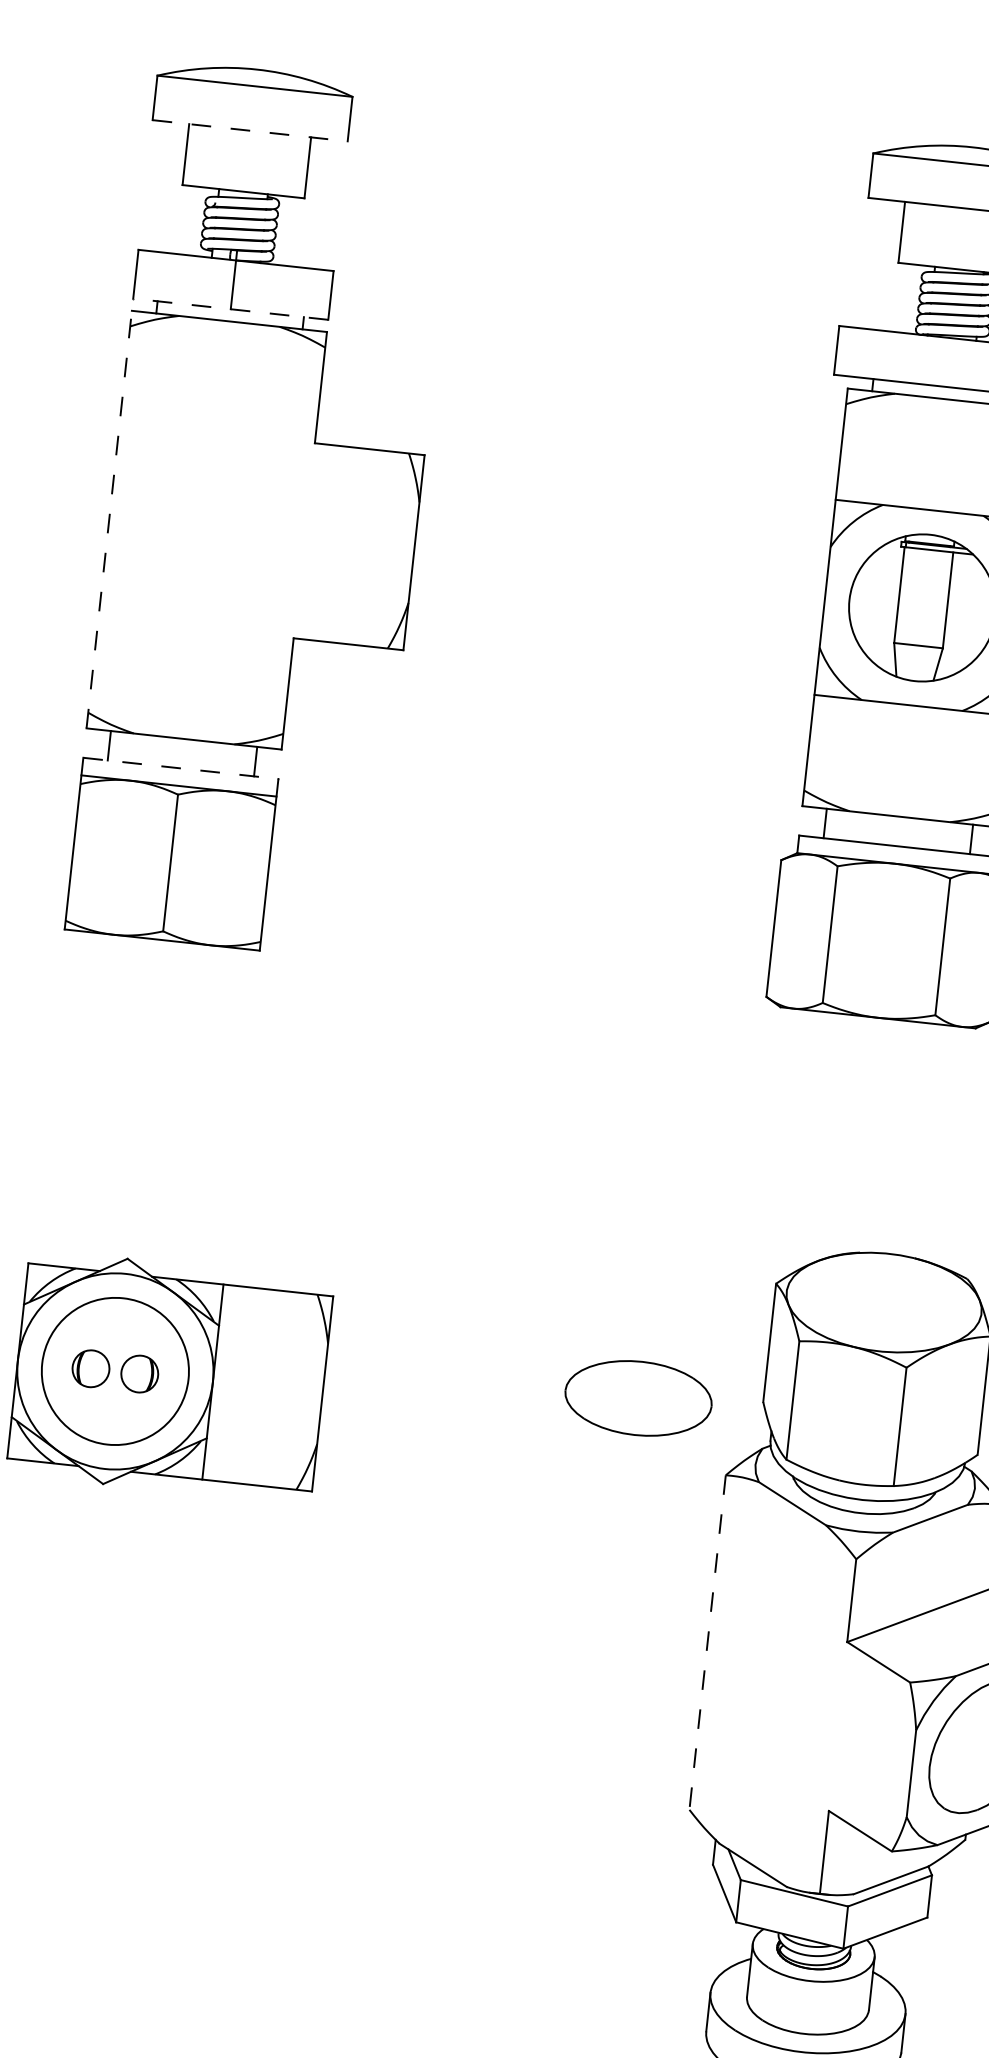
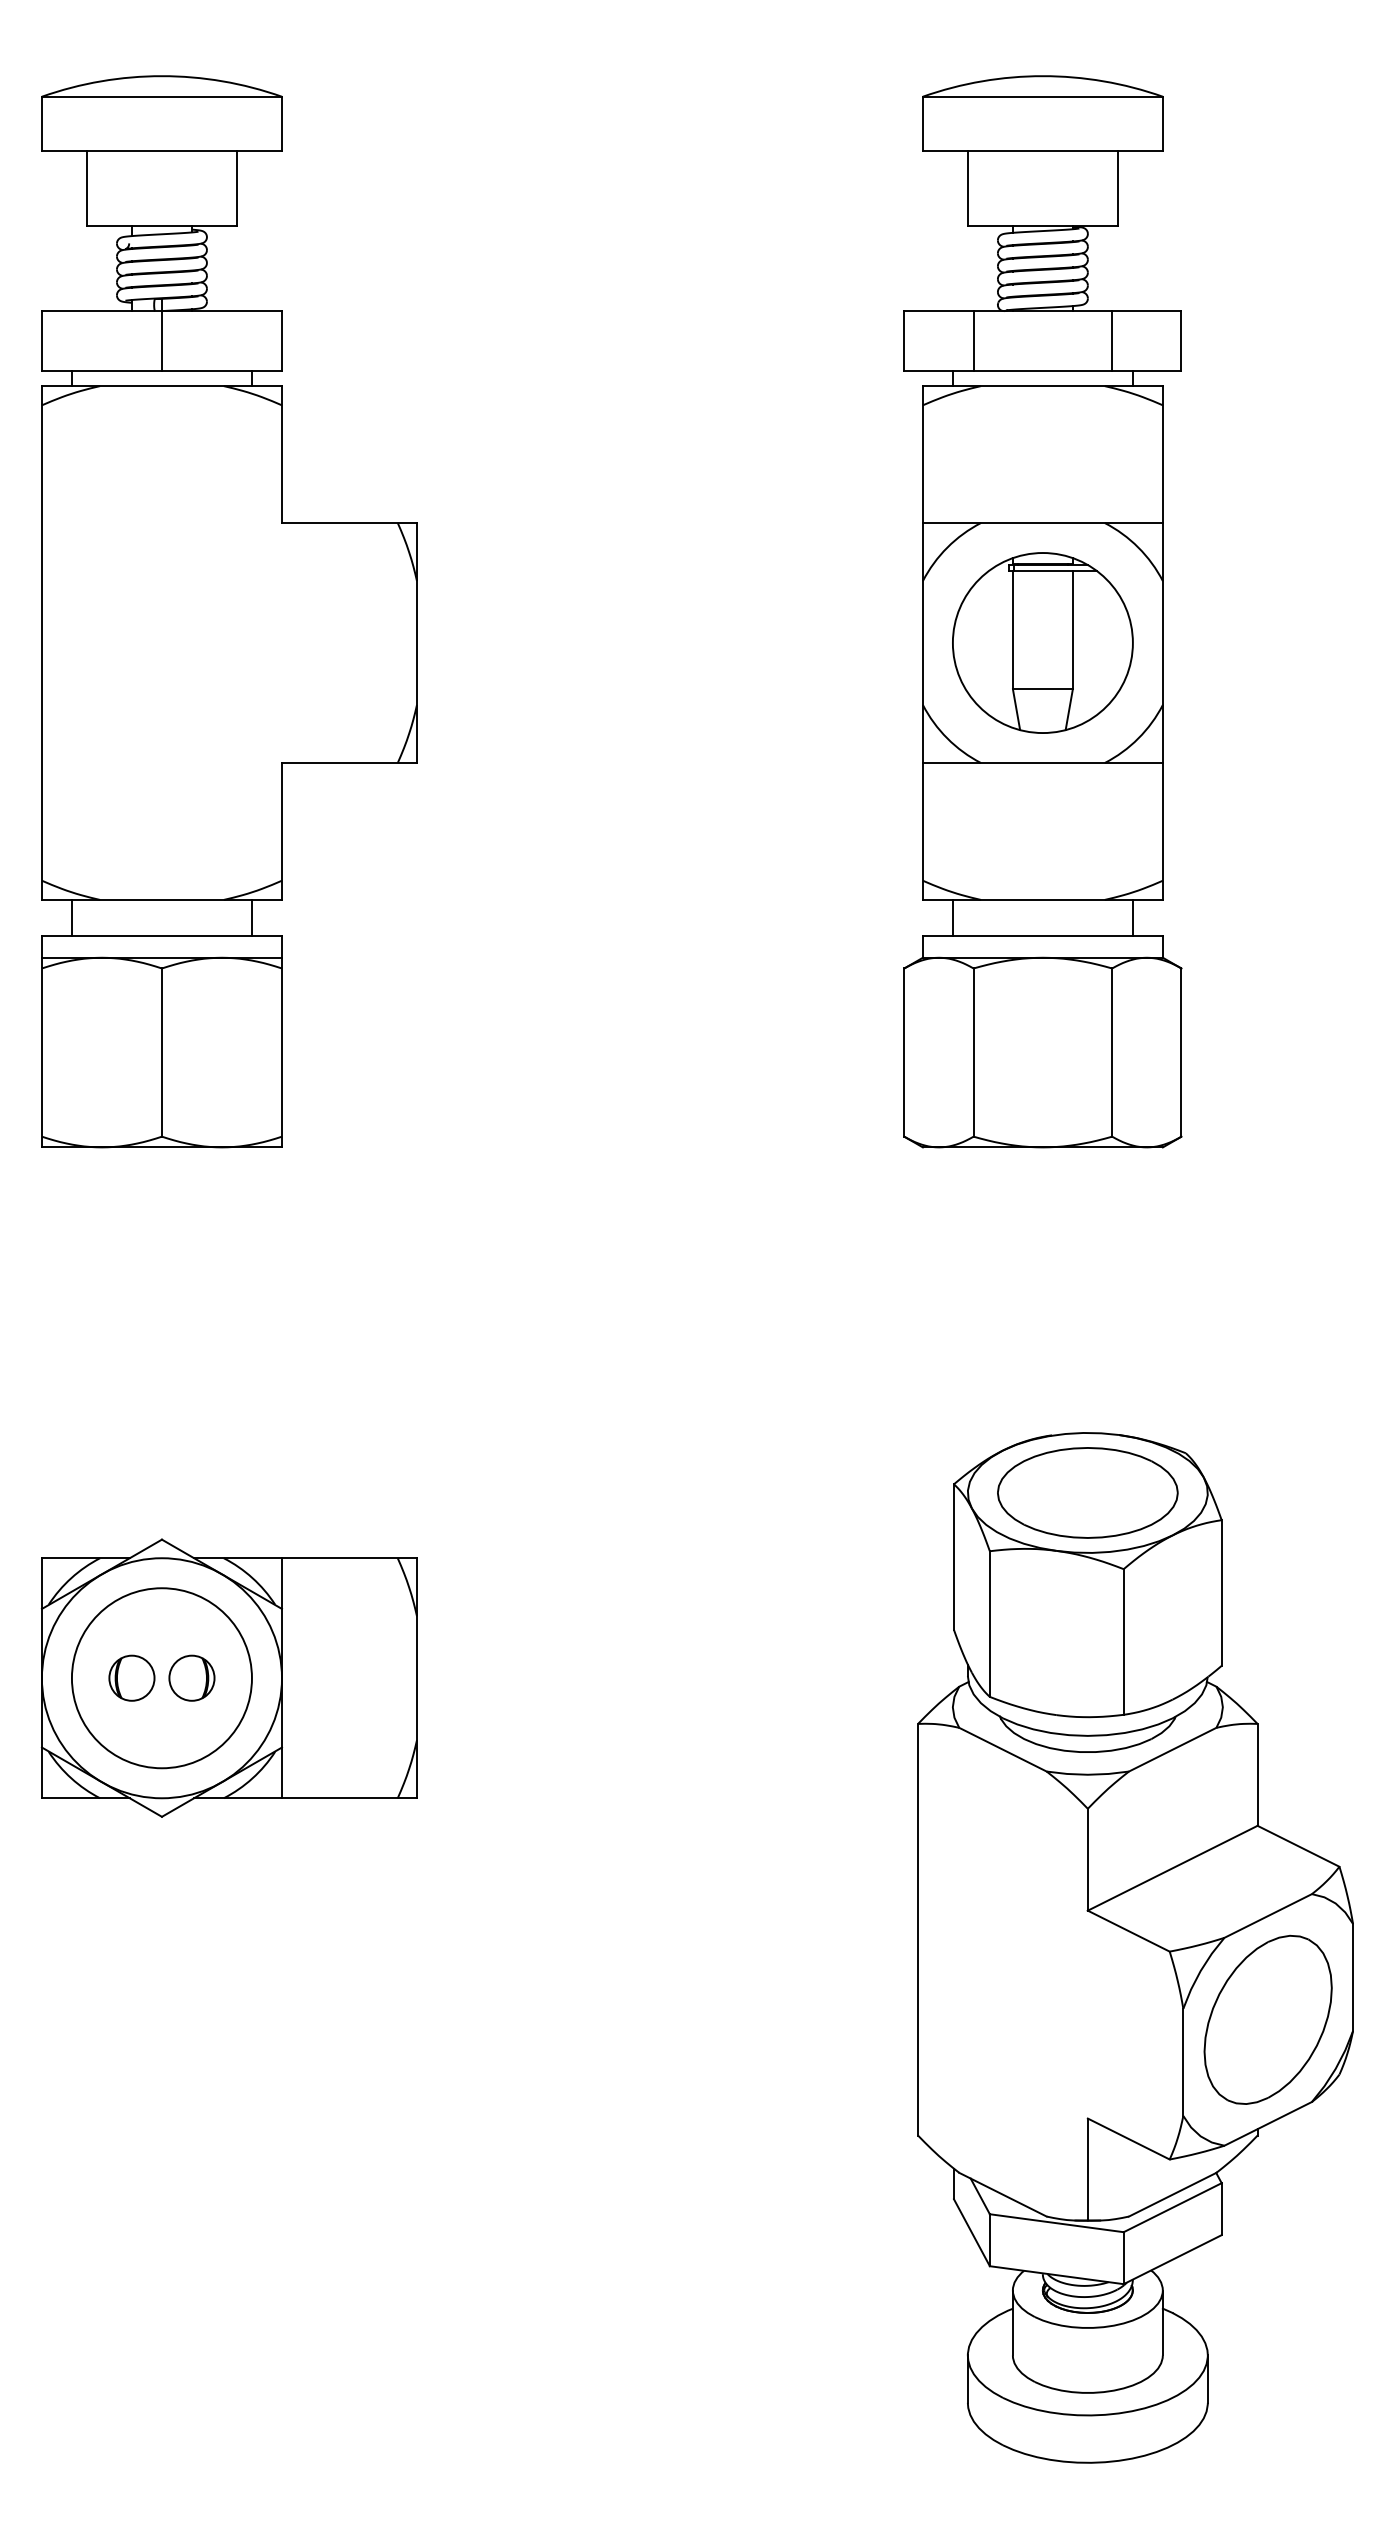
line: (250, 130) -> (162, 151), dashed -> solid
line: (230, 309) -> (161, 371), dashed -> solid
line: (892, 356) -> (973, 341), added
line: (108, 519) -> (41, 643), dashed -> solid
line: (181, 768) -> (162, 936), dashed -> solid
part: (638, 1398) -> (1087, 1492), moved
line: (707, 1642) -> (918, 1929), dashed -> solid

